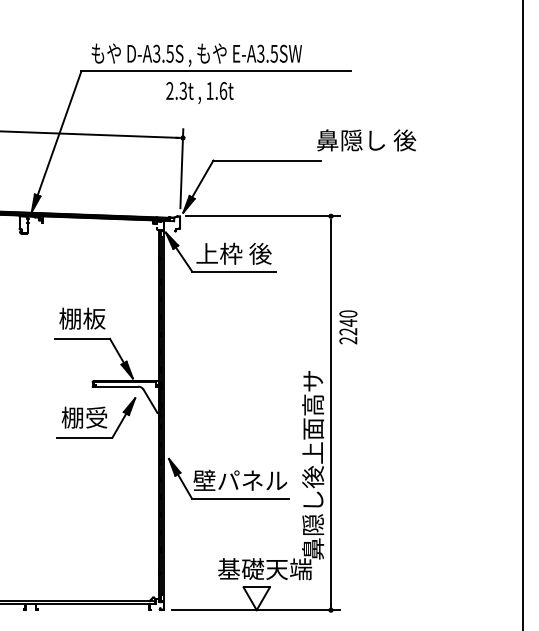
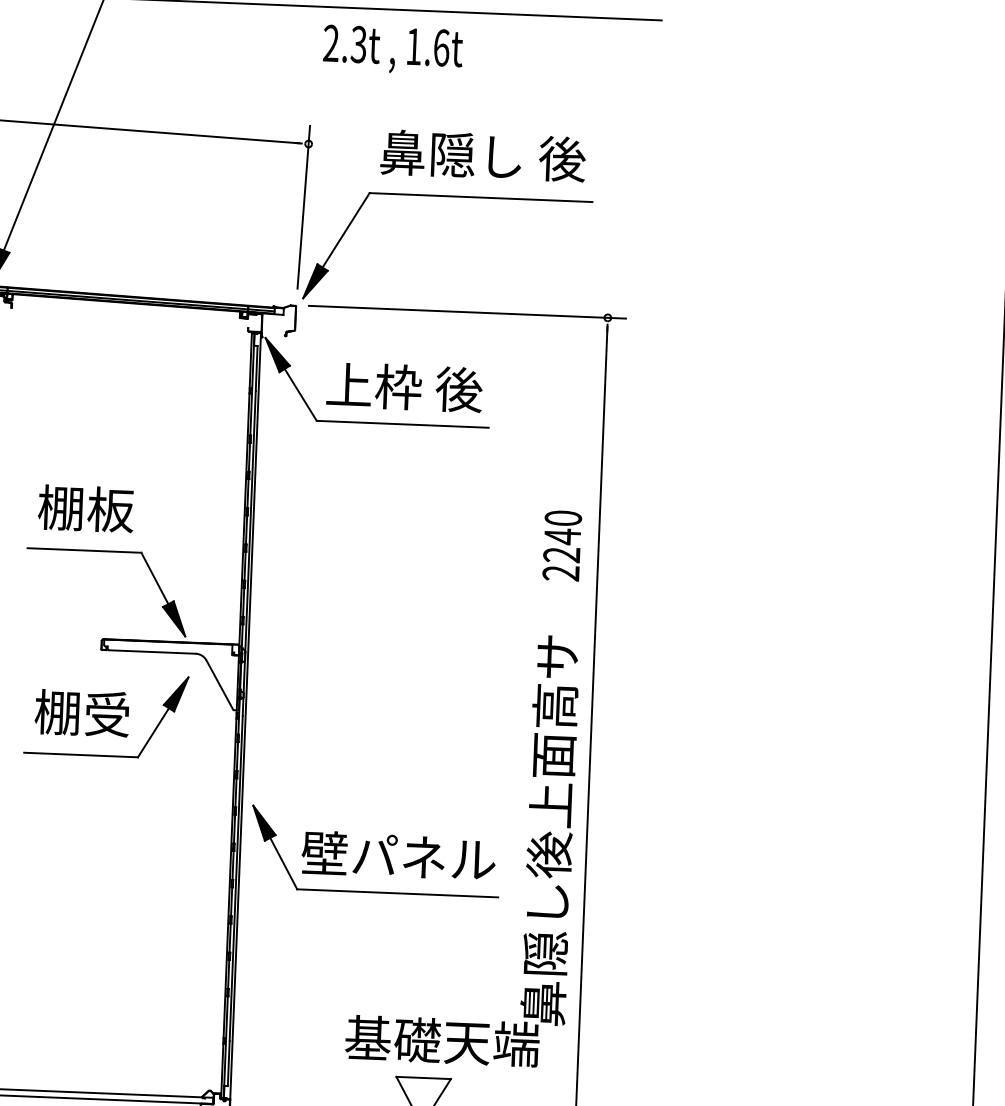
text: (199, 92) -> (392, 49), moved
text: (366, 140) -> (482, 156), moved
text: (348, 327) -> (562, 546), moved

